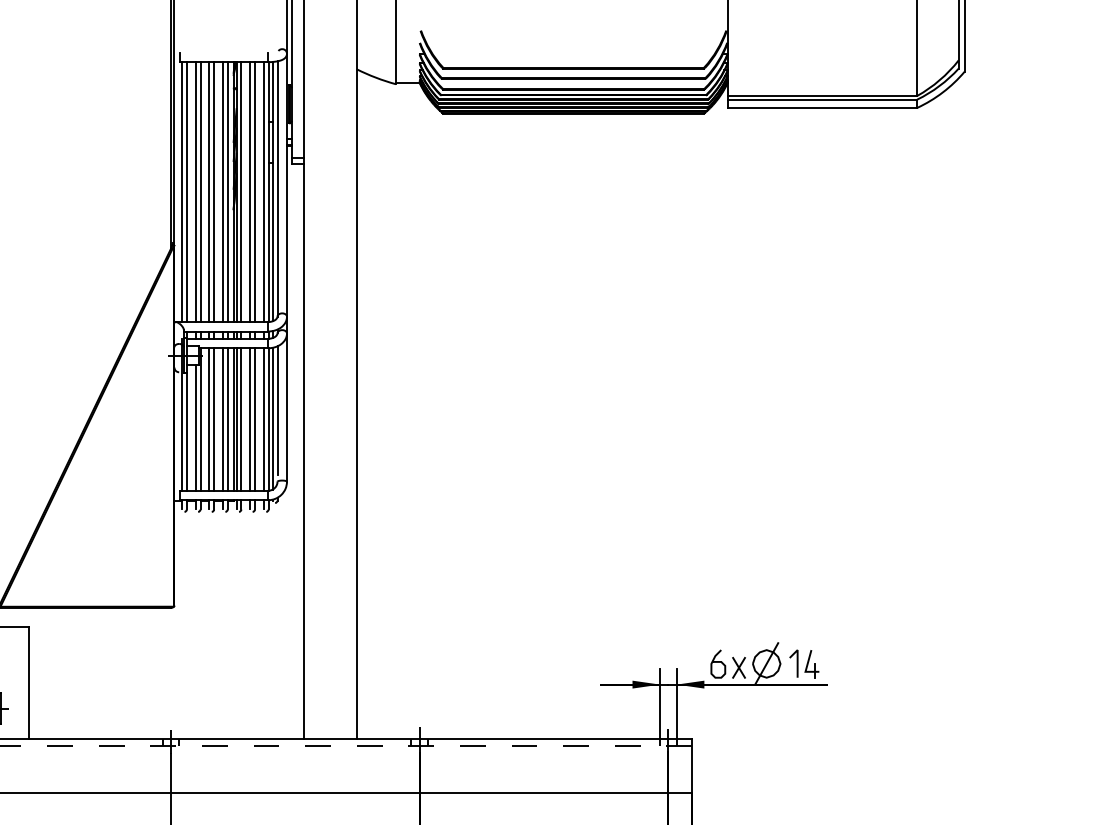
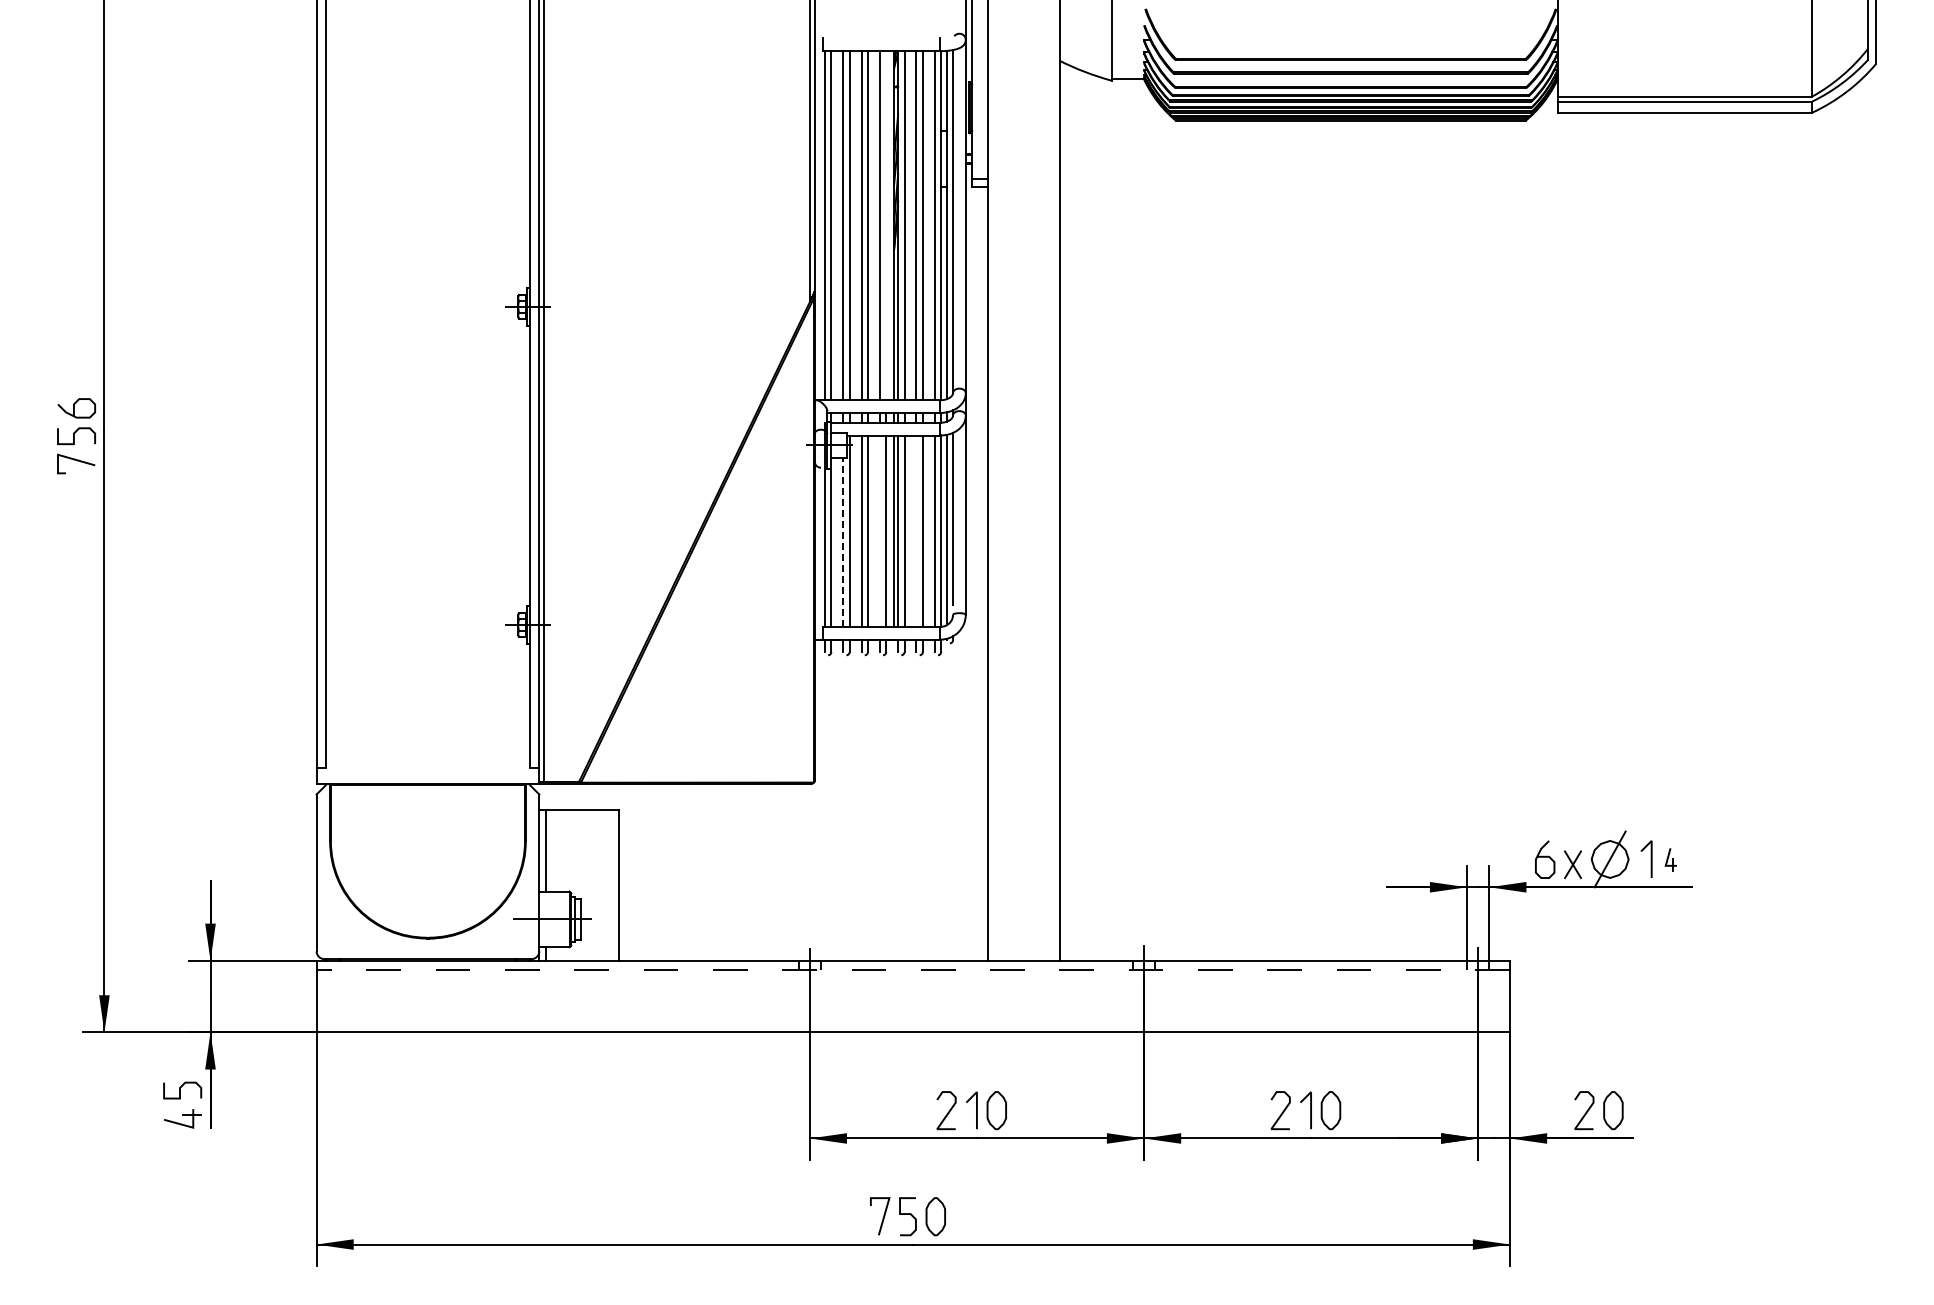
line: (227, 191) -> (886, 225), removed
line: (222, 419) -> (879, 530), removed
line: (250, 419) -> (916, 530), removed
line: (195, 427) -> (843, 542), solid -> dashed
part: (811, 663) -> (1670, 859), size x0.6

